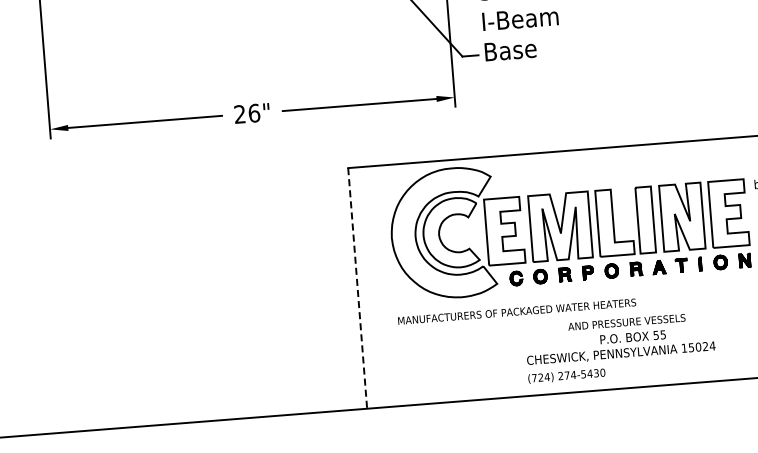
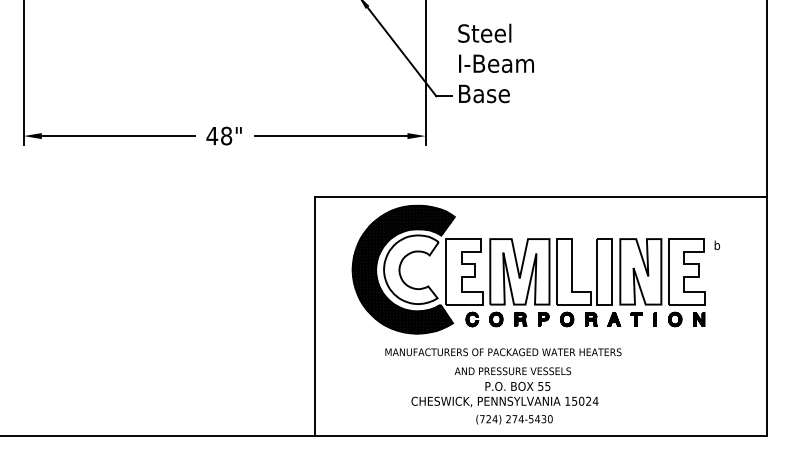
text: (247, 113) -> (219, 135), 26" -> 48"
hatch: (443, 233) -> (403, 269), added
line: (357, 289) -> (314, 317), dashed -> solid
text: (517, 311) -> (503, 352), moved
text: (619, 338) -> (504, 386), moved

